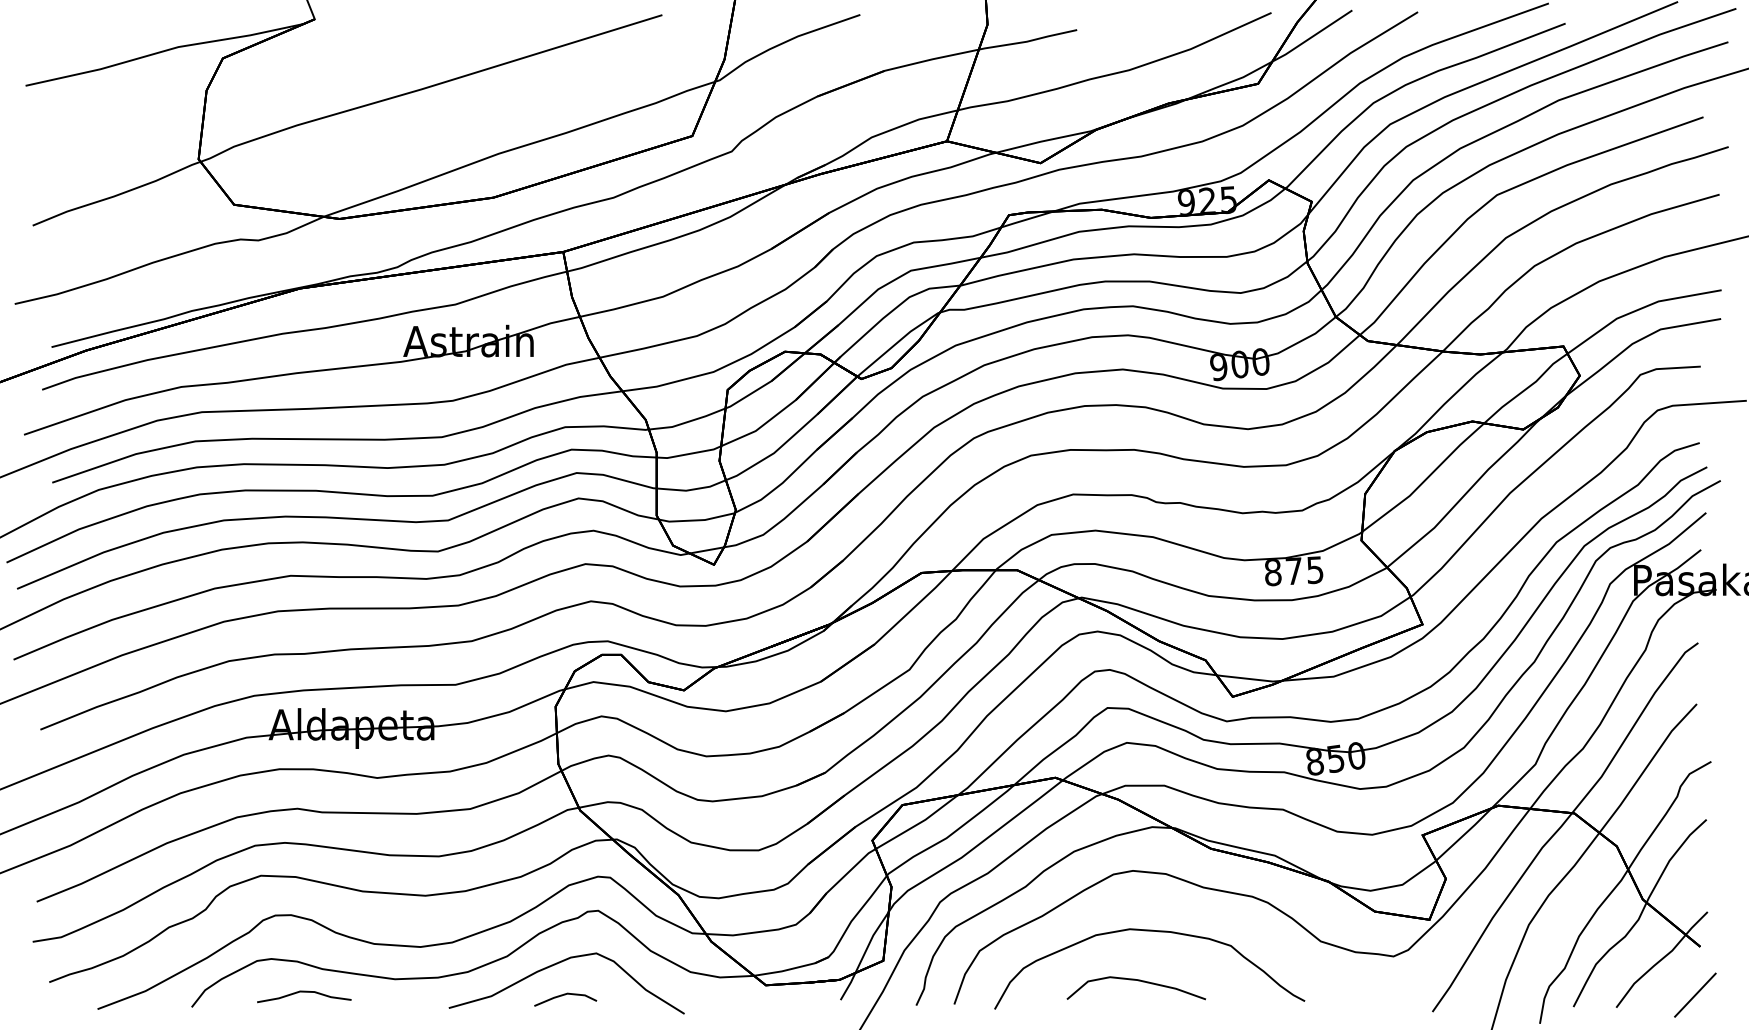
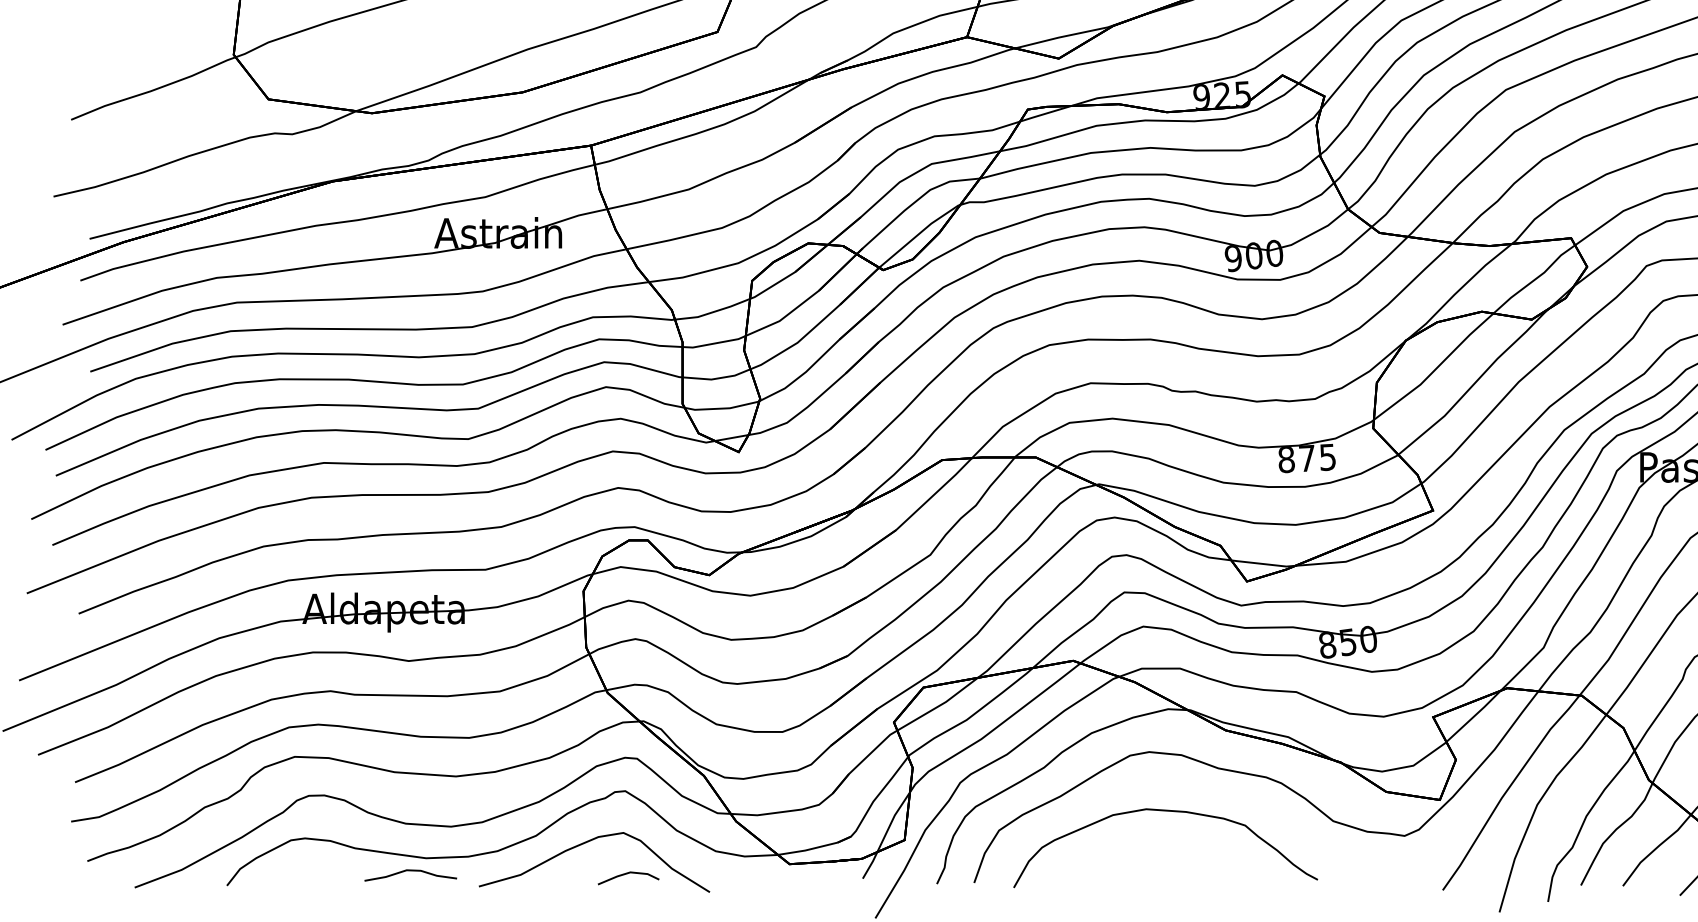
curve: (1138, 981) -> (1154, 860), removed
curve: (304, 992) -> (410, 871), moved
line: (565, 995) -> (628, 874), moved

